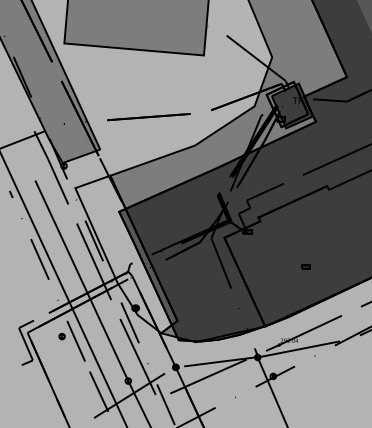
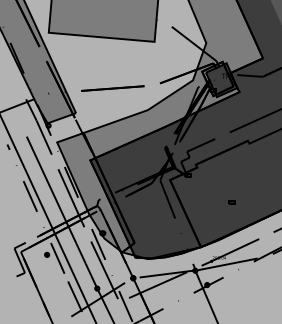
fill: (126, 254) -> (95, 192), added

